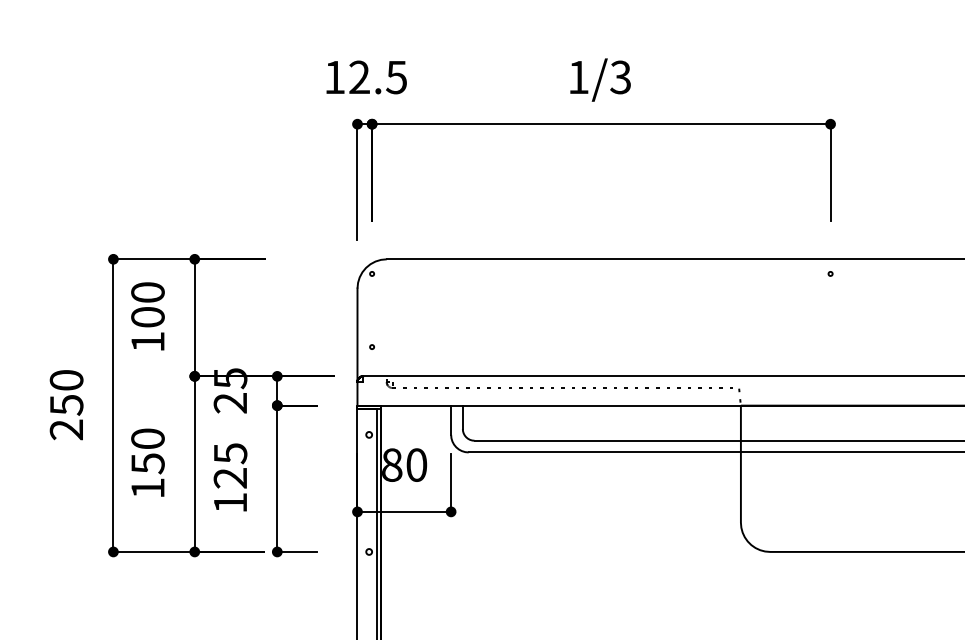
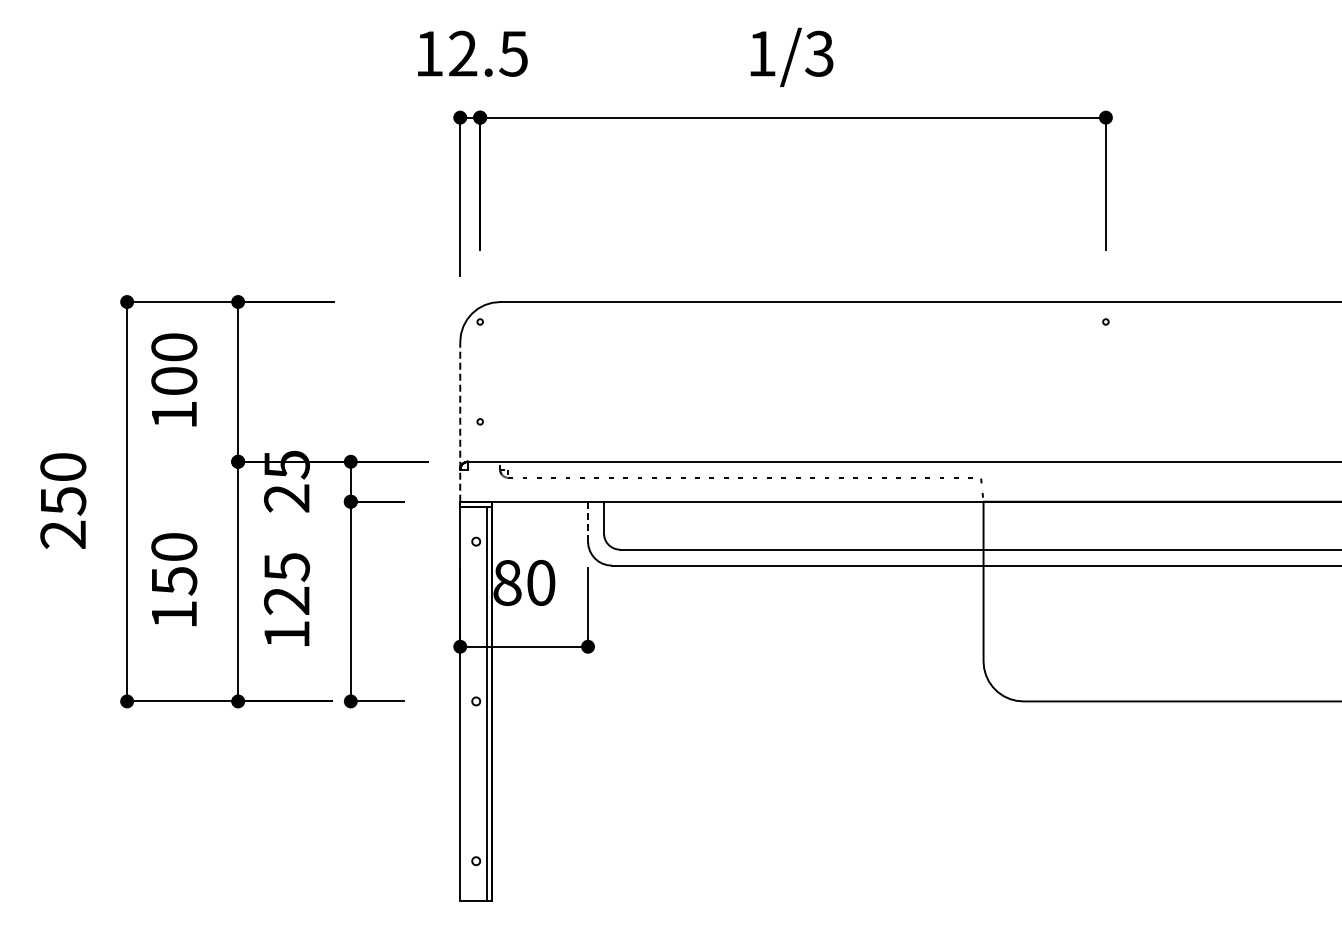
line: (357, 346) -> (460, 421), solid -> dashed
line: (451, 420) -> (588, 521), solid -> dashed

